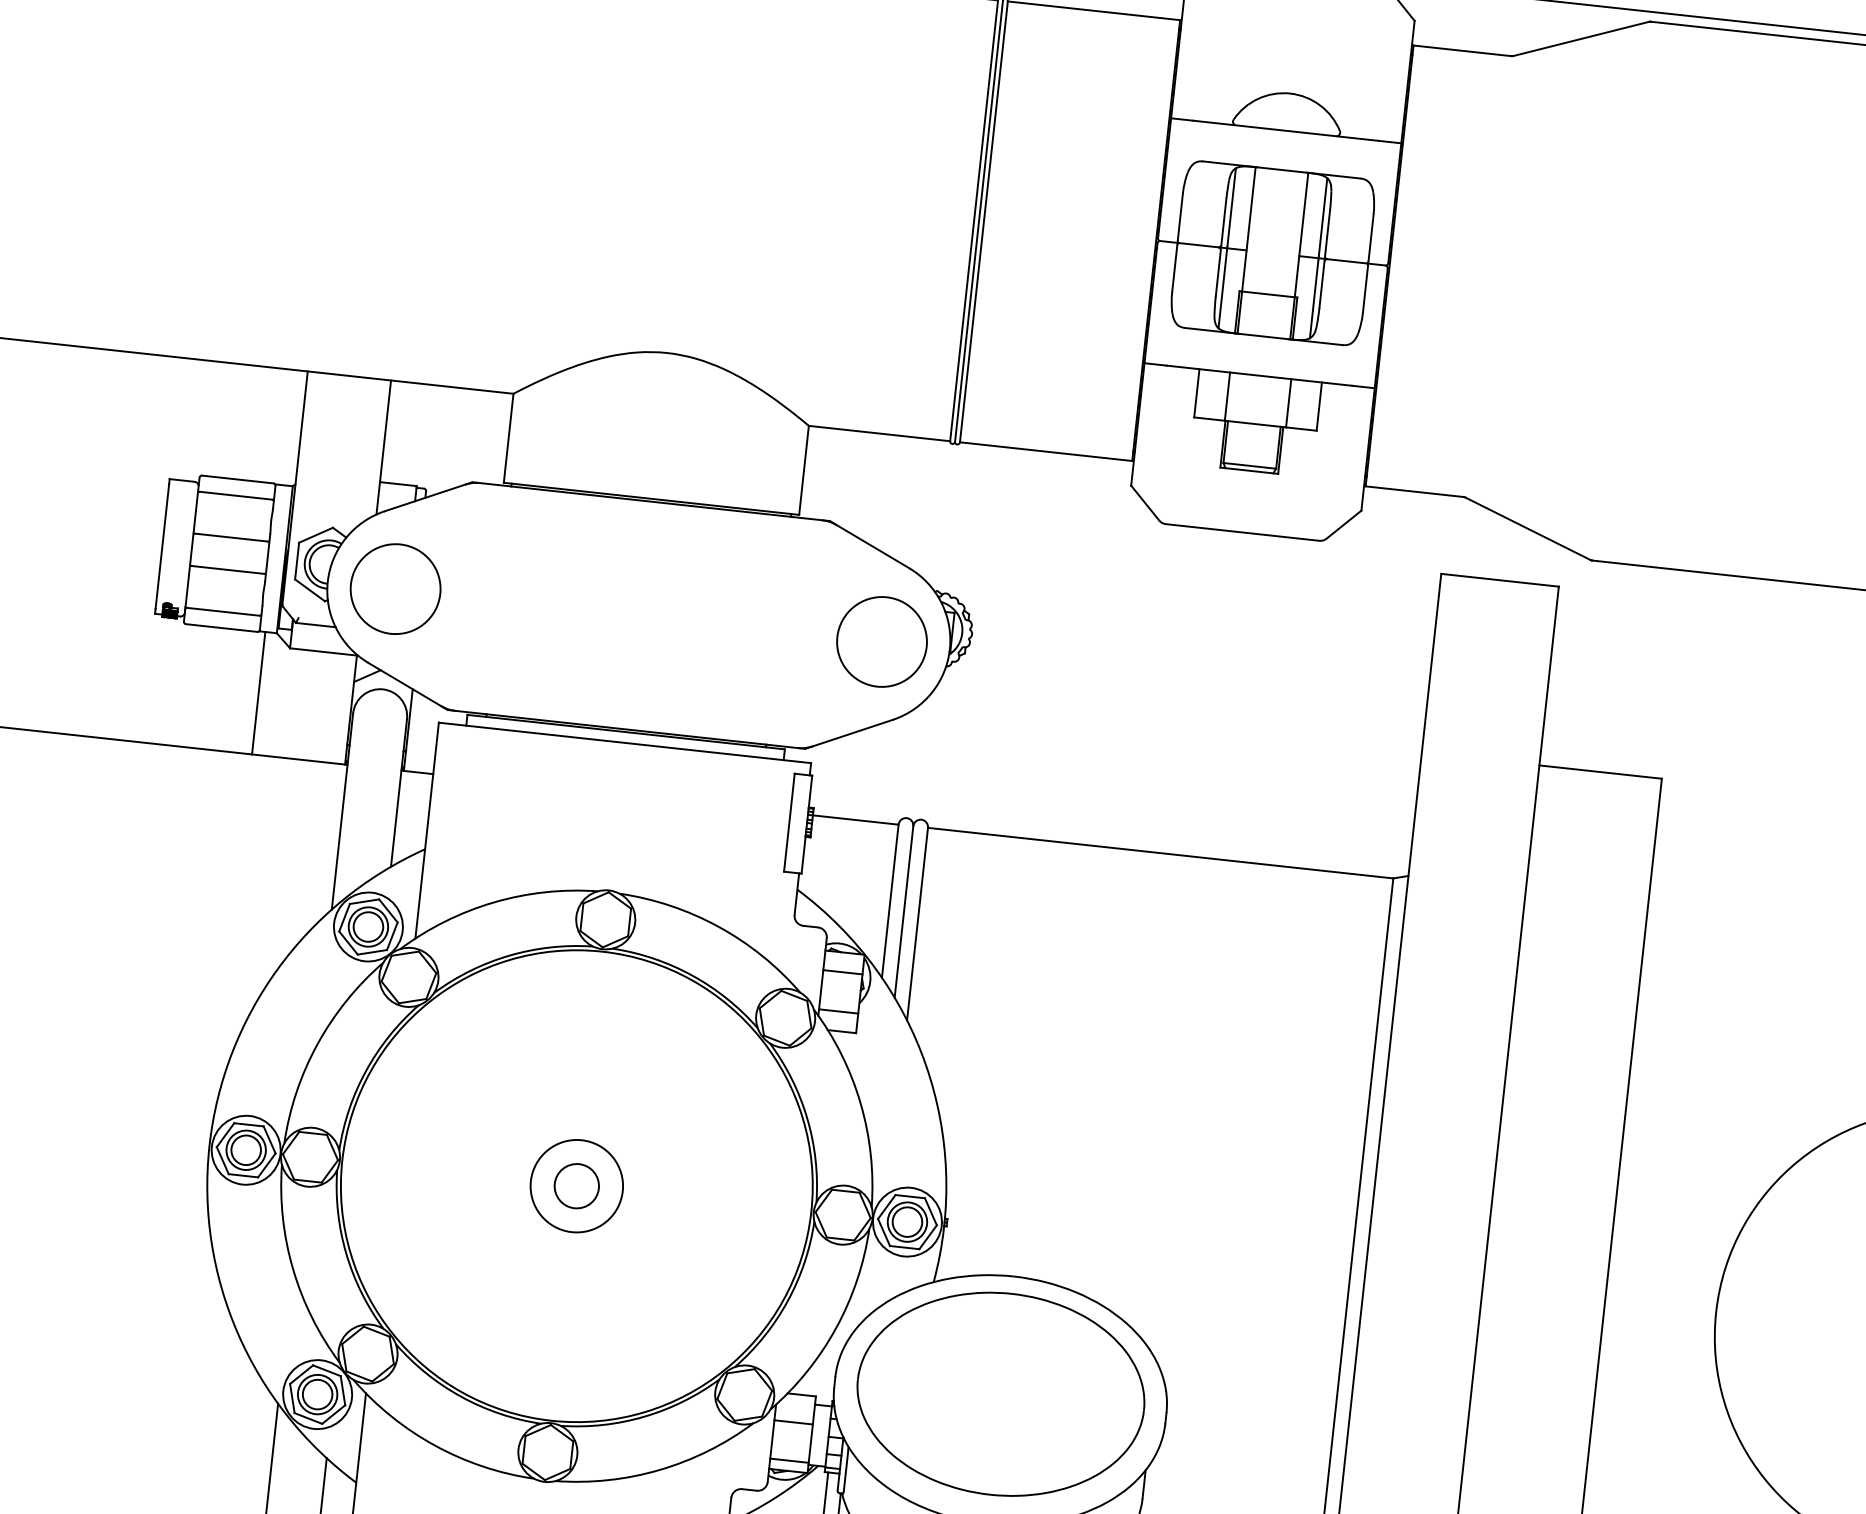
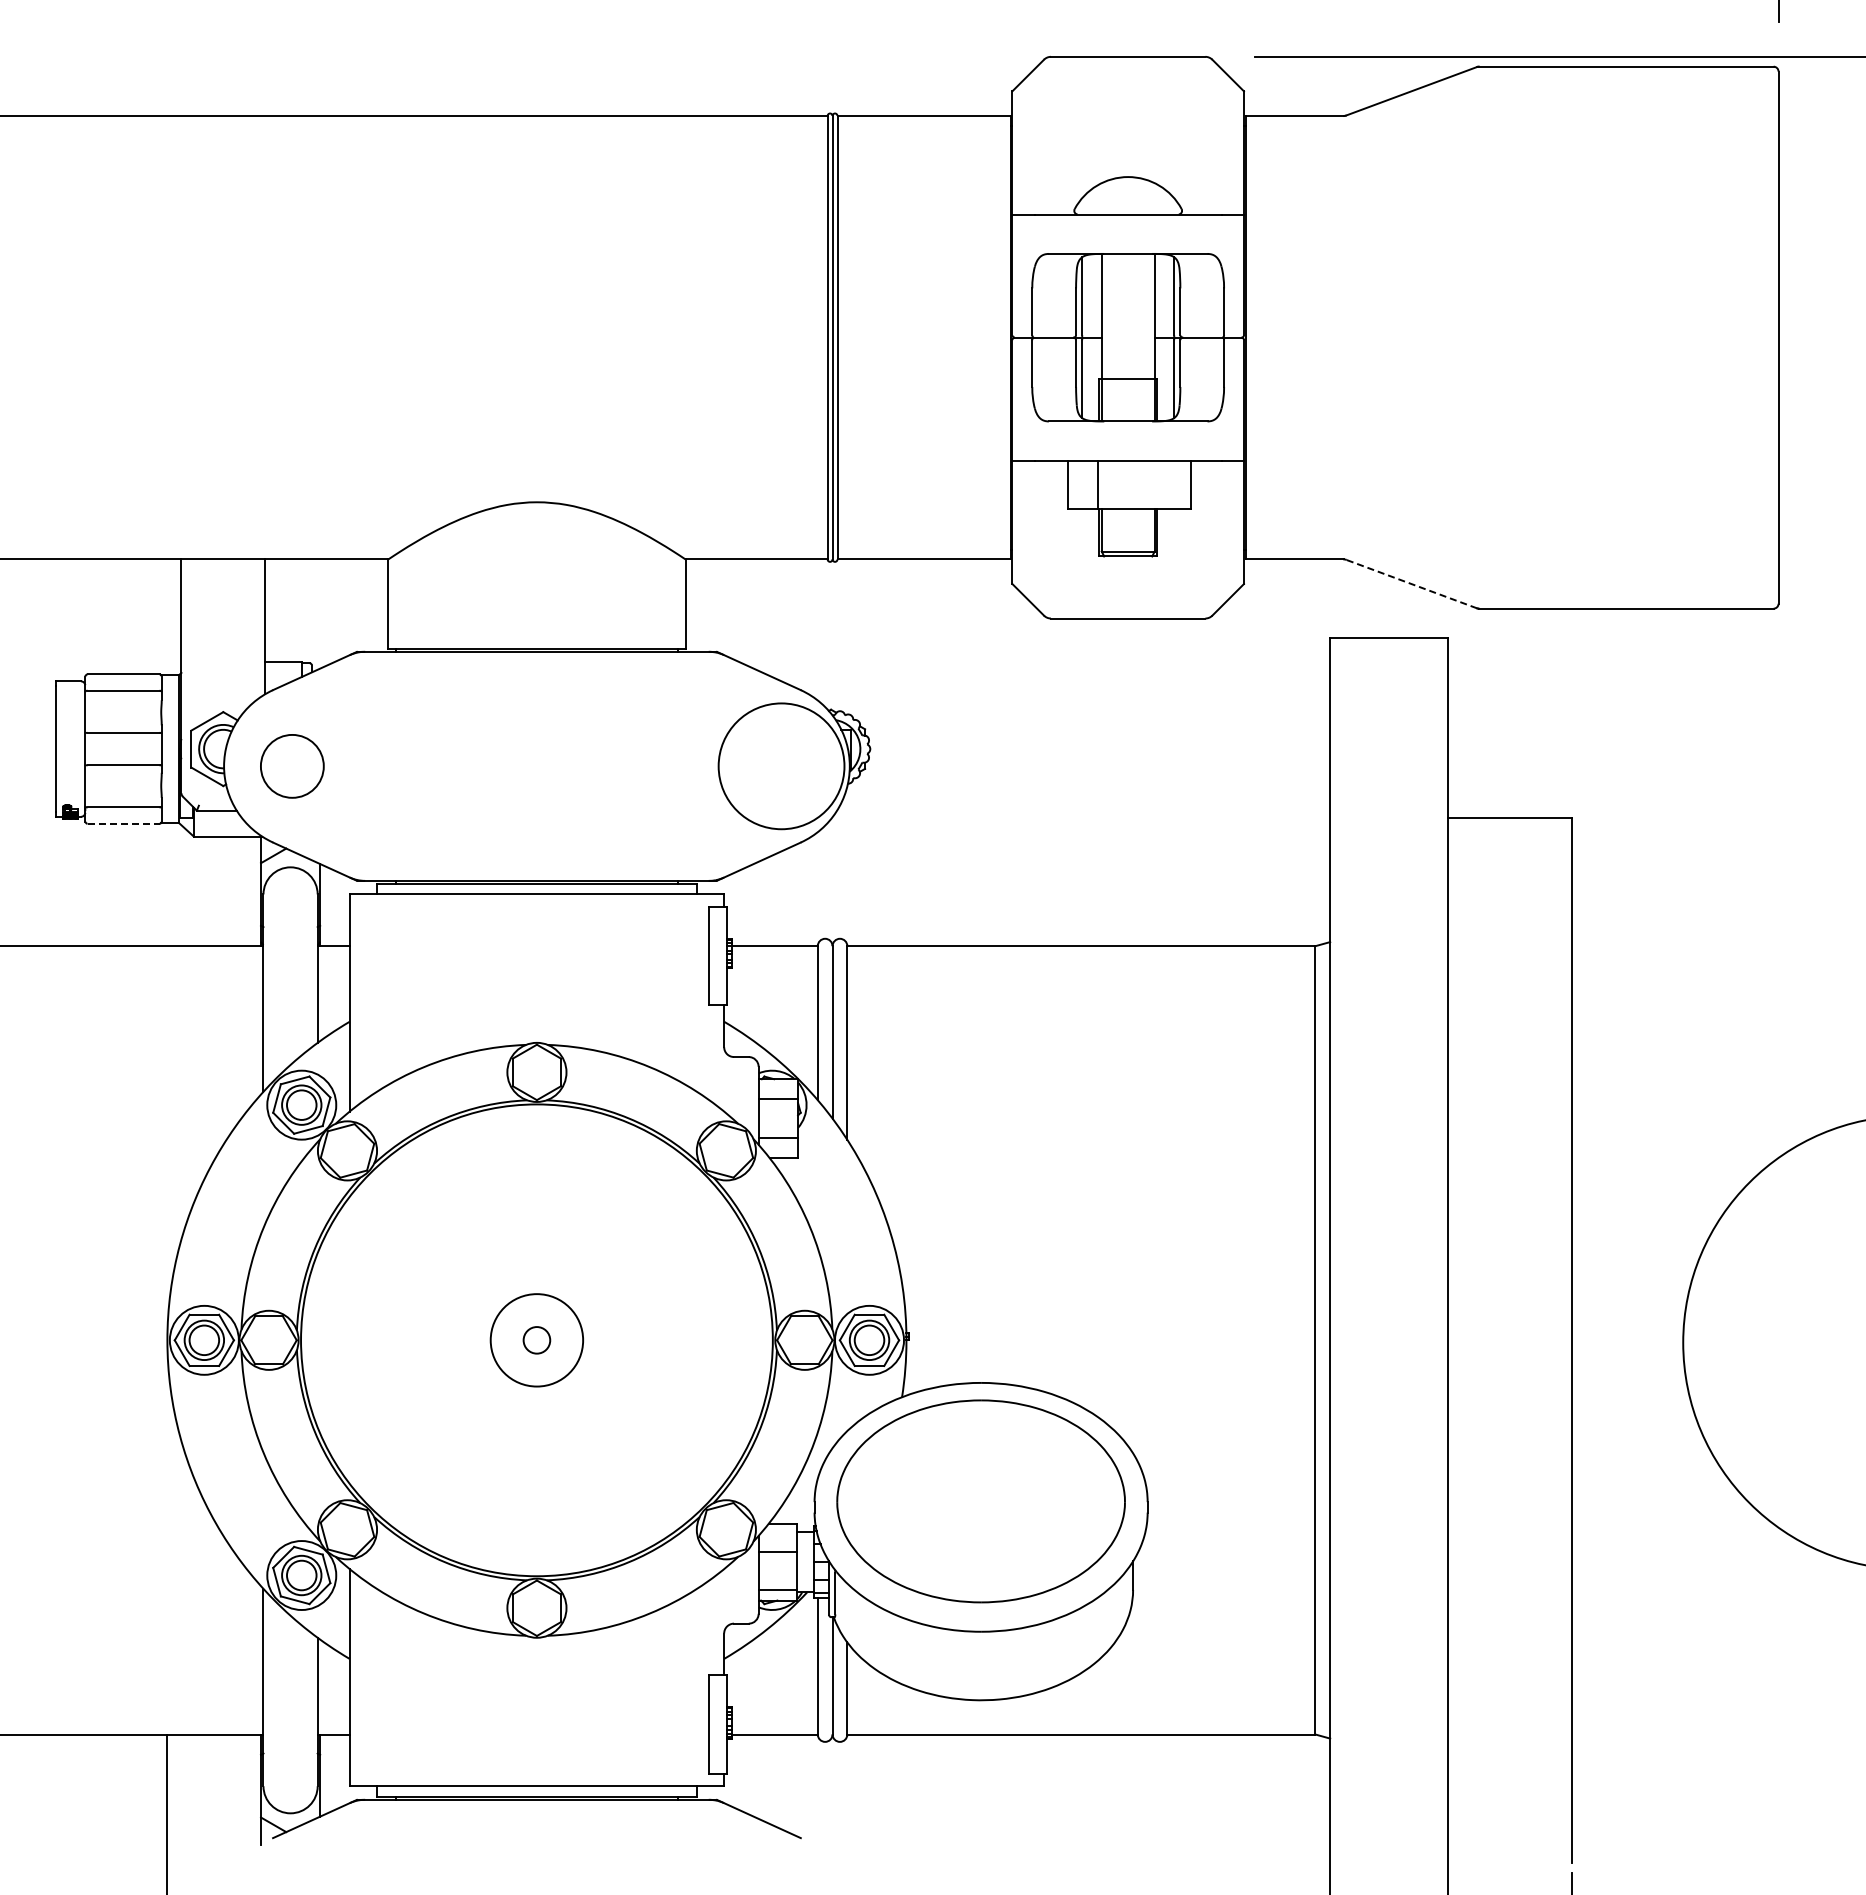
line: (1289, 402) -> (1160, 484), removed
line: (1528, 528) -> (1411, 583), solid -> dashed
circle: (395, 589) -> (292, 766), size x0.7
line: (221, 627) -> (123, 823), solid -> dashed
circle: (881, 642) -> (781, 766), size x1.4
line: (258, 693) -> (167, 884), removed
circle: (576, 1186) -> (536, 1340), size x0.6

